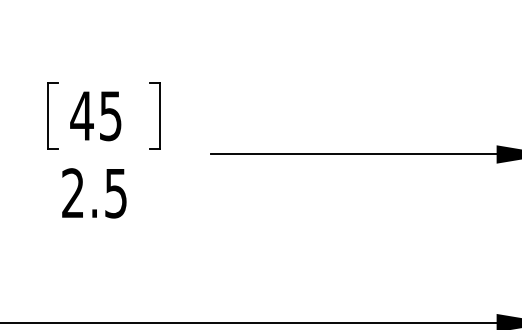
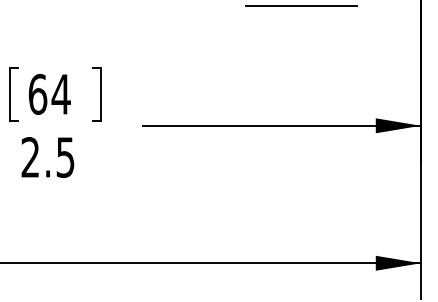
line: (405, 6) -> (301, 5), added
text: (96, 116) -> (49, 94), 45 -> 64

